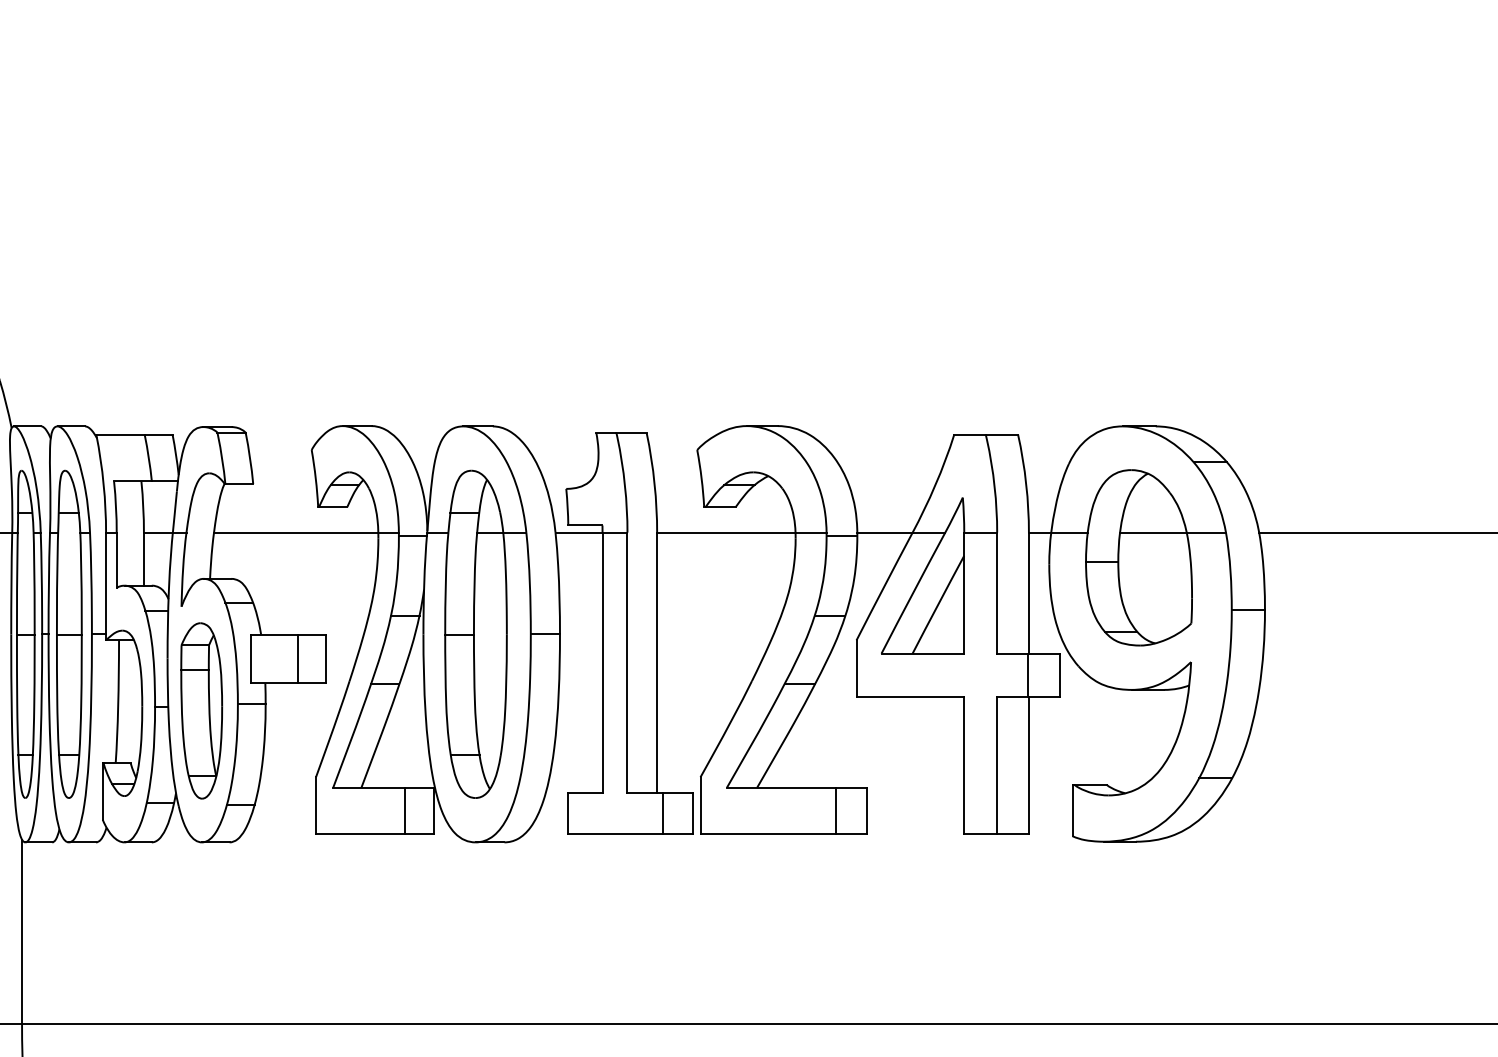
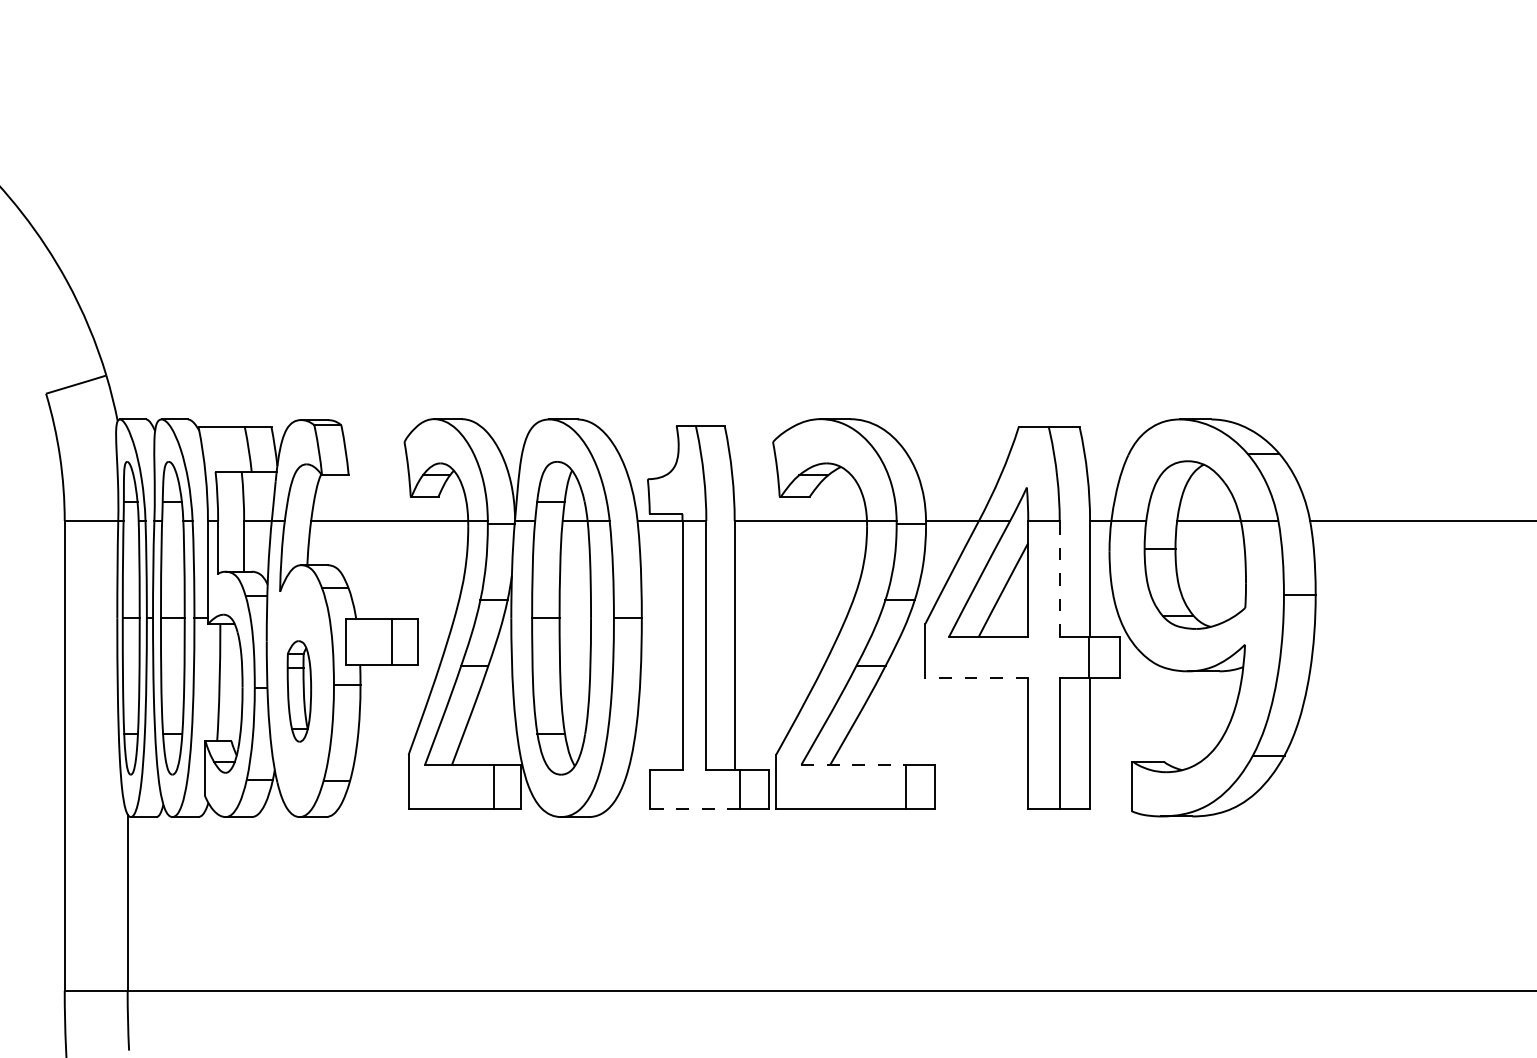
line: (996, 592) -> (1059, 578), solid -> dashed
line: (910, 696) -> (976, 677), solid -> dashed
part: (201, 710) -> (299, 691), size x0.6
line: (782, 787) -> (854, 764), solid -> dashed
line: (615, 834) -> (694, 809), solid -> dashed

